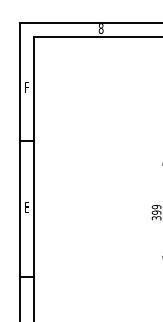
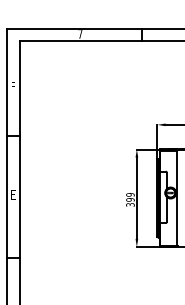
text: (101, 29) -> (80, 34), 8 -> 7

